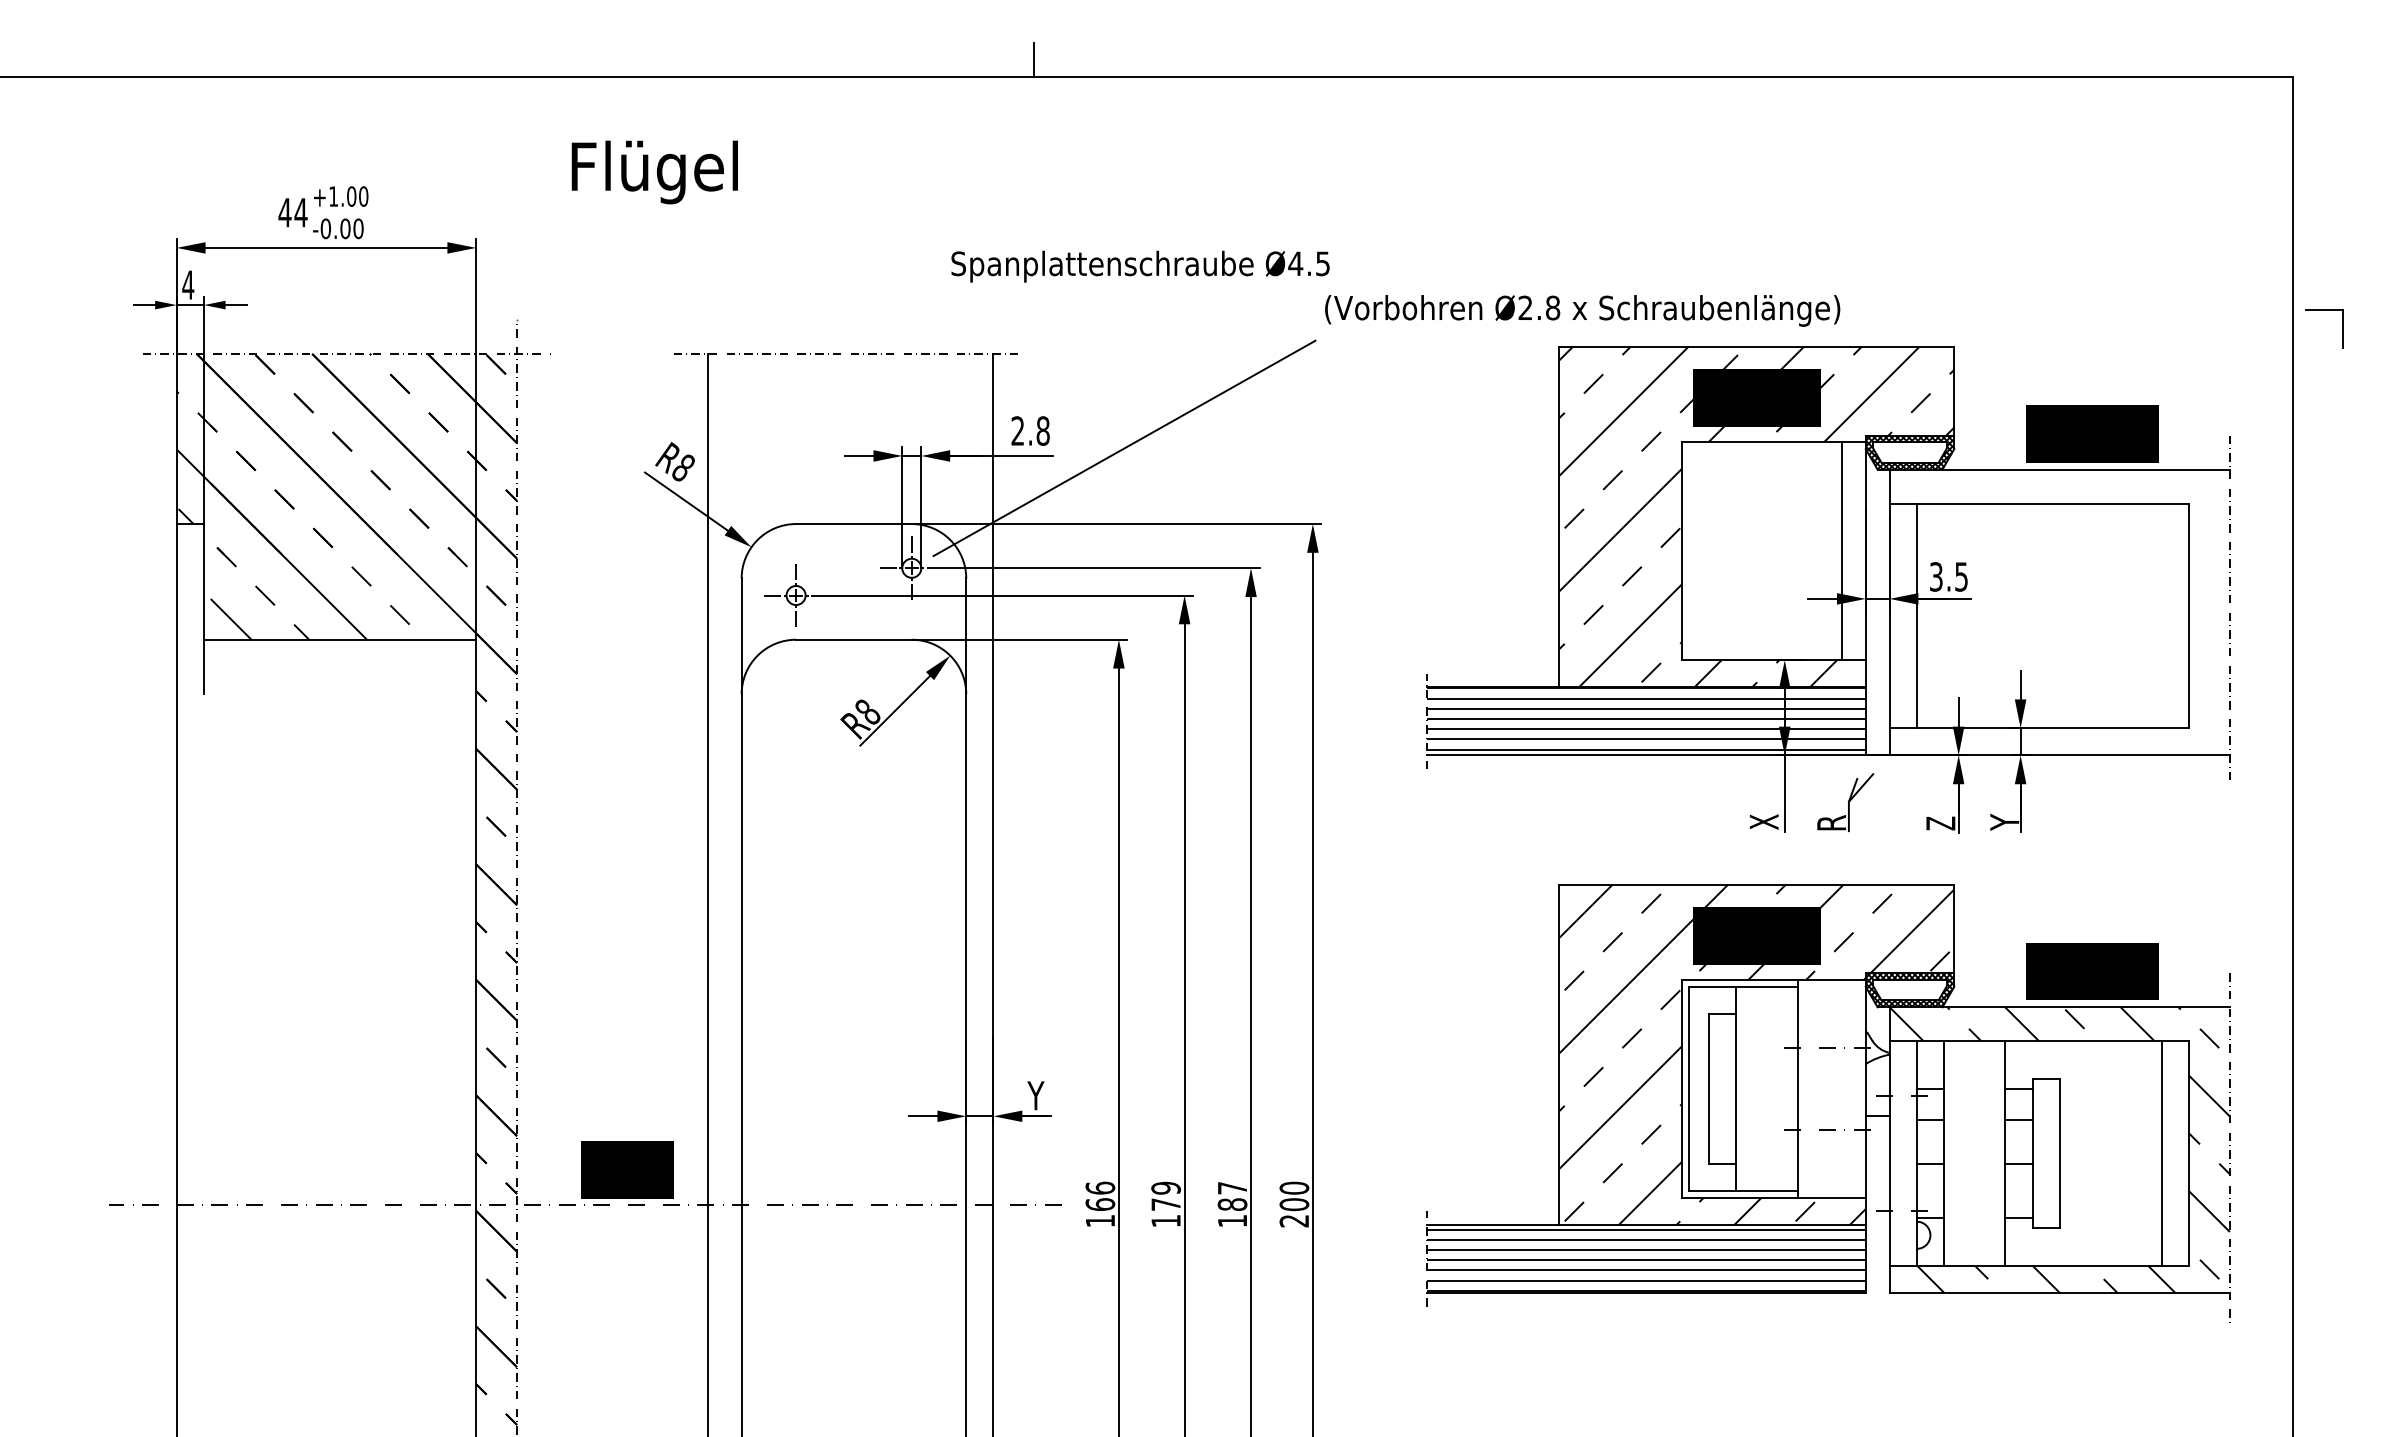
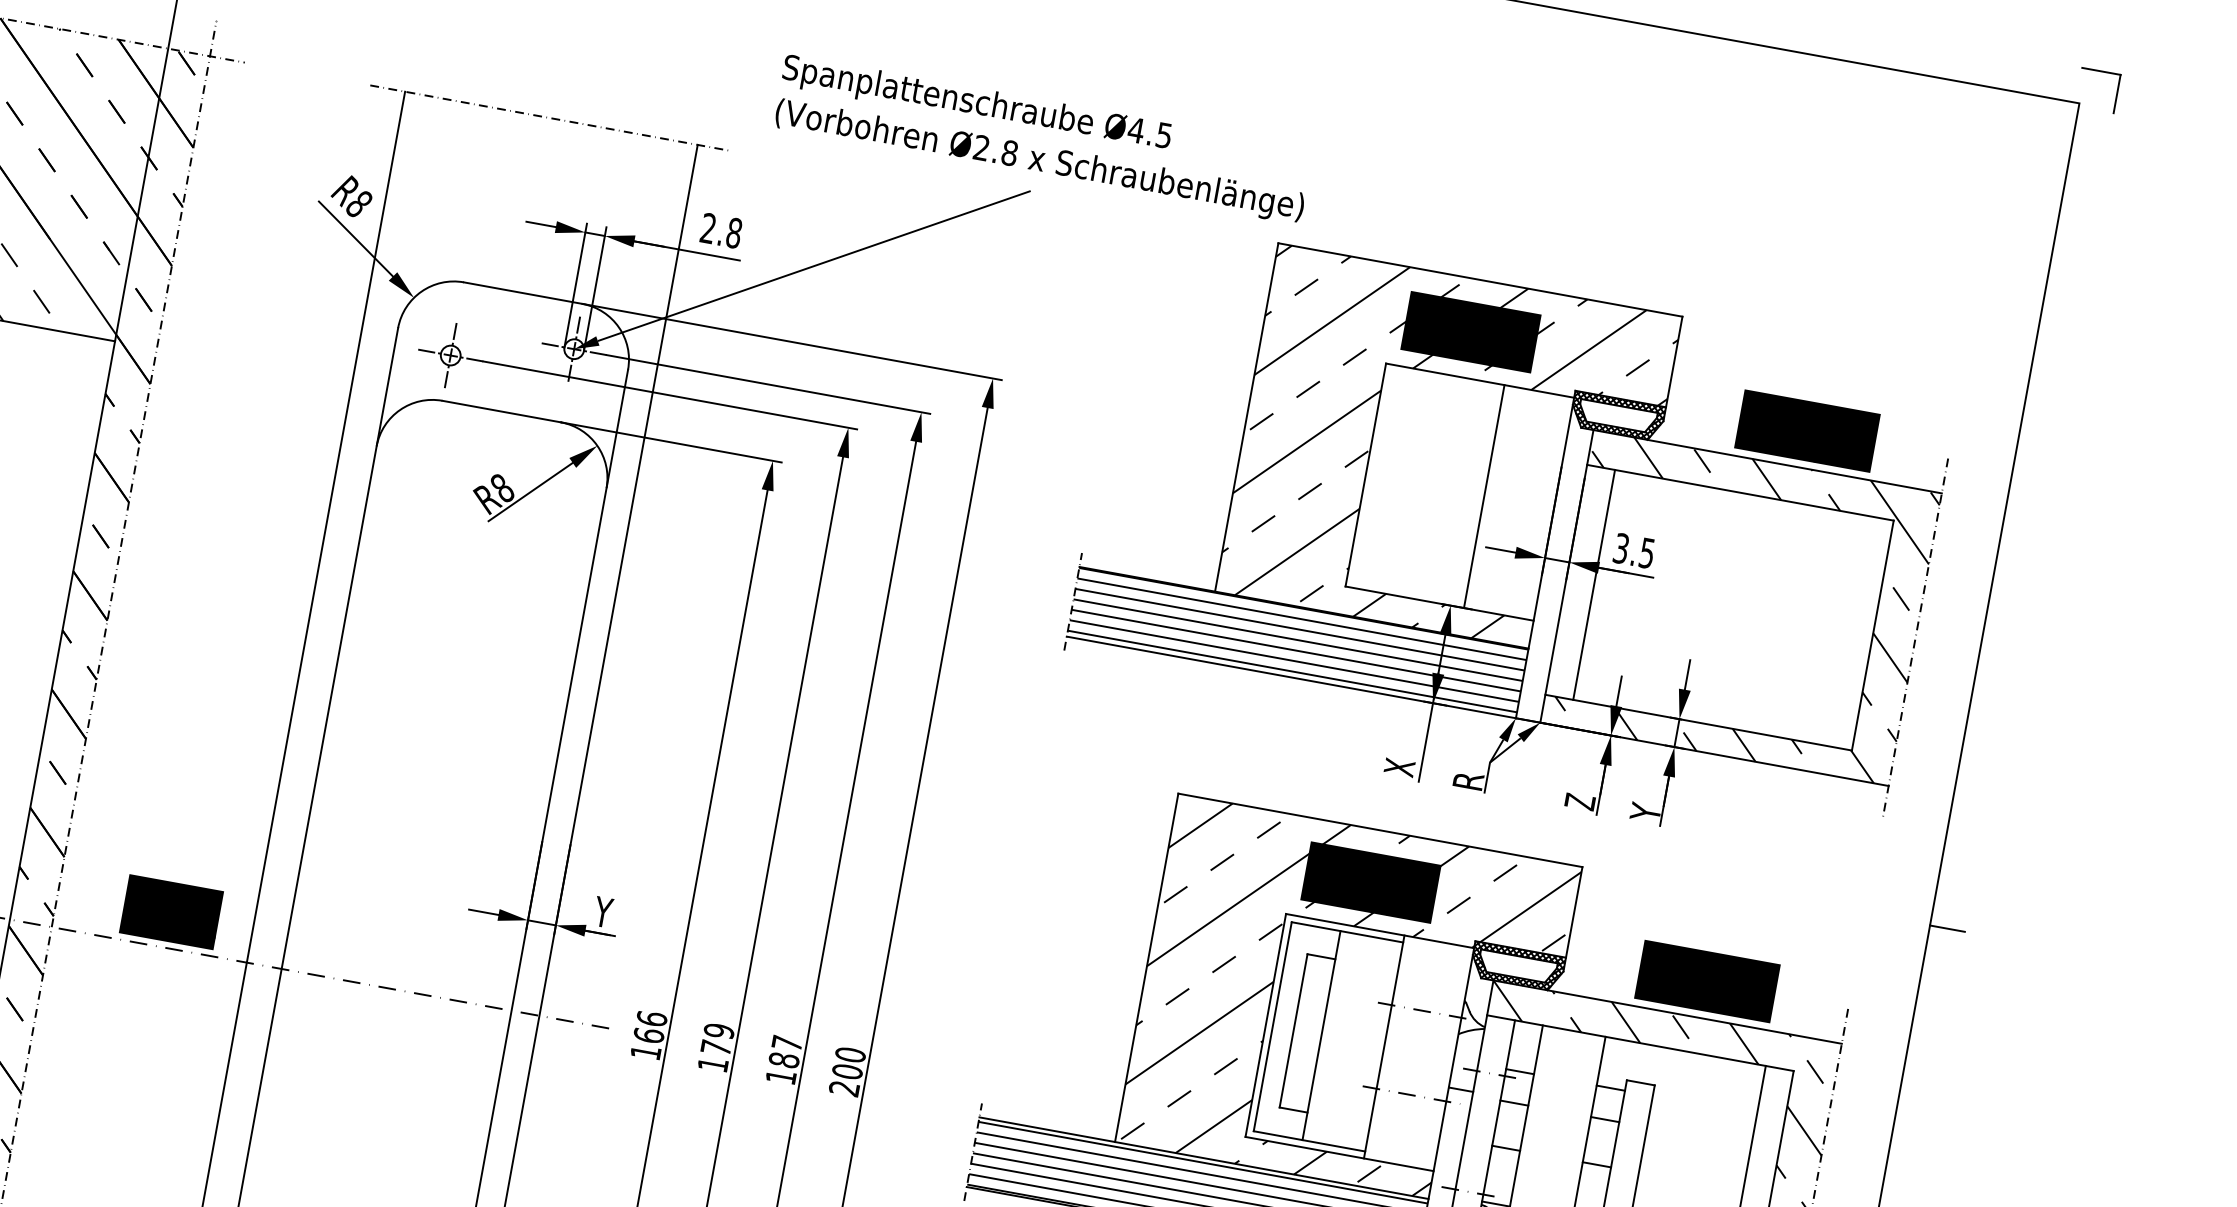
text: (1140, 266) -> (976, 104), moved
text: (1582, 310) -> (1039, 161), moved
part: (2324, 310) -> (2101, 71), moved
line: (1841, 551) -> (1483, 496), moved
fill: (923, 560) -> (587, 343), added
hatch: (2060, 612) -> (1741, 608), added
fill: (1879, 765) -> (1528, 731), added
fill: (1859, 767) -> (1507, 729), added
line: (2310, 880) -> (1947, 928), added

